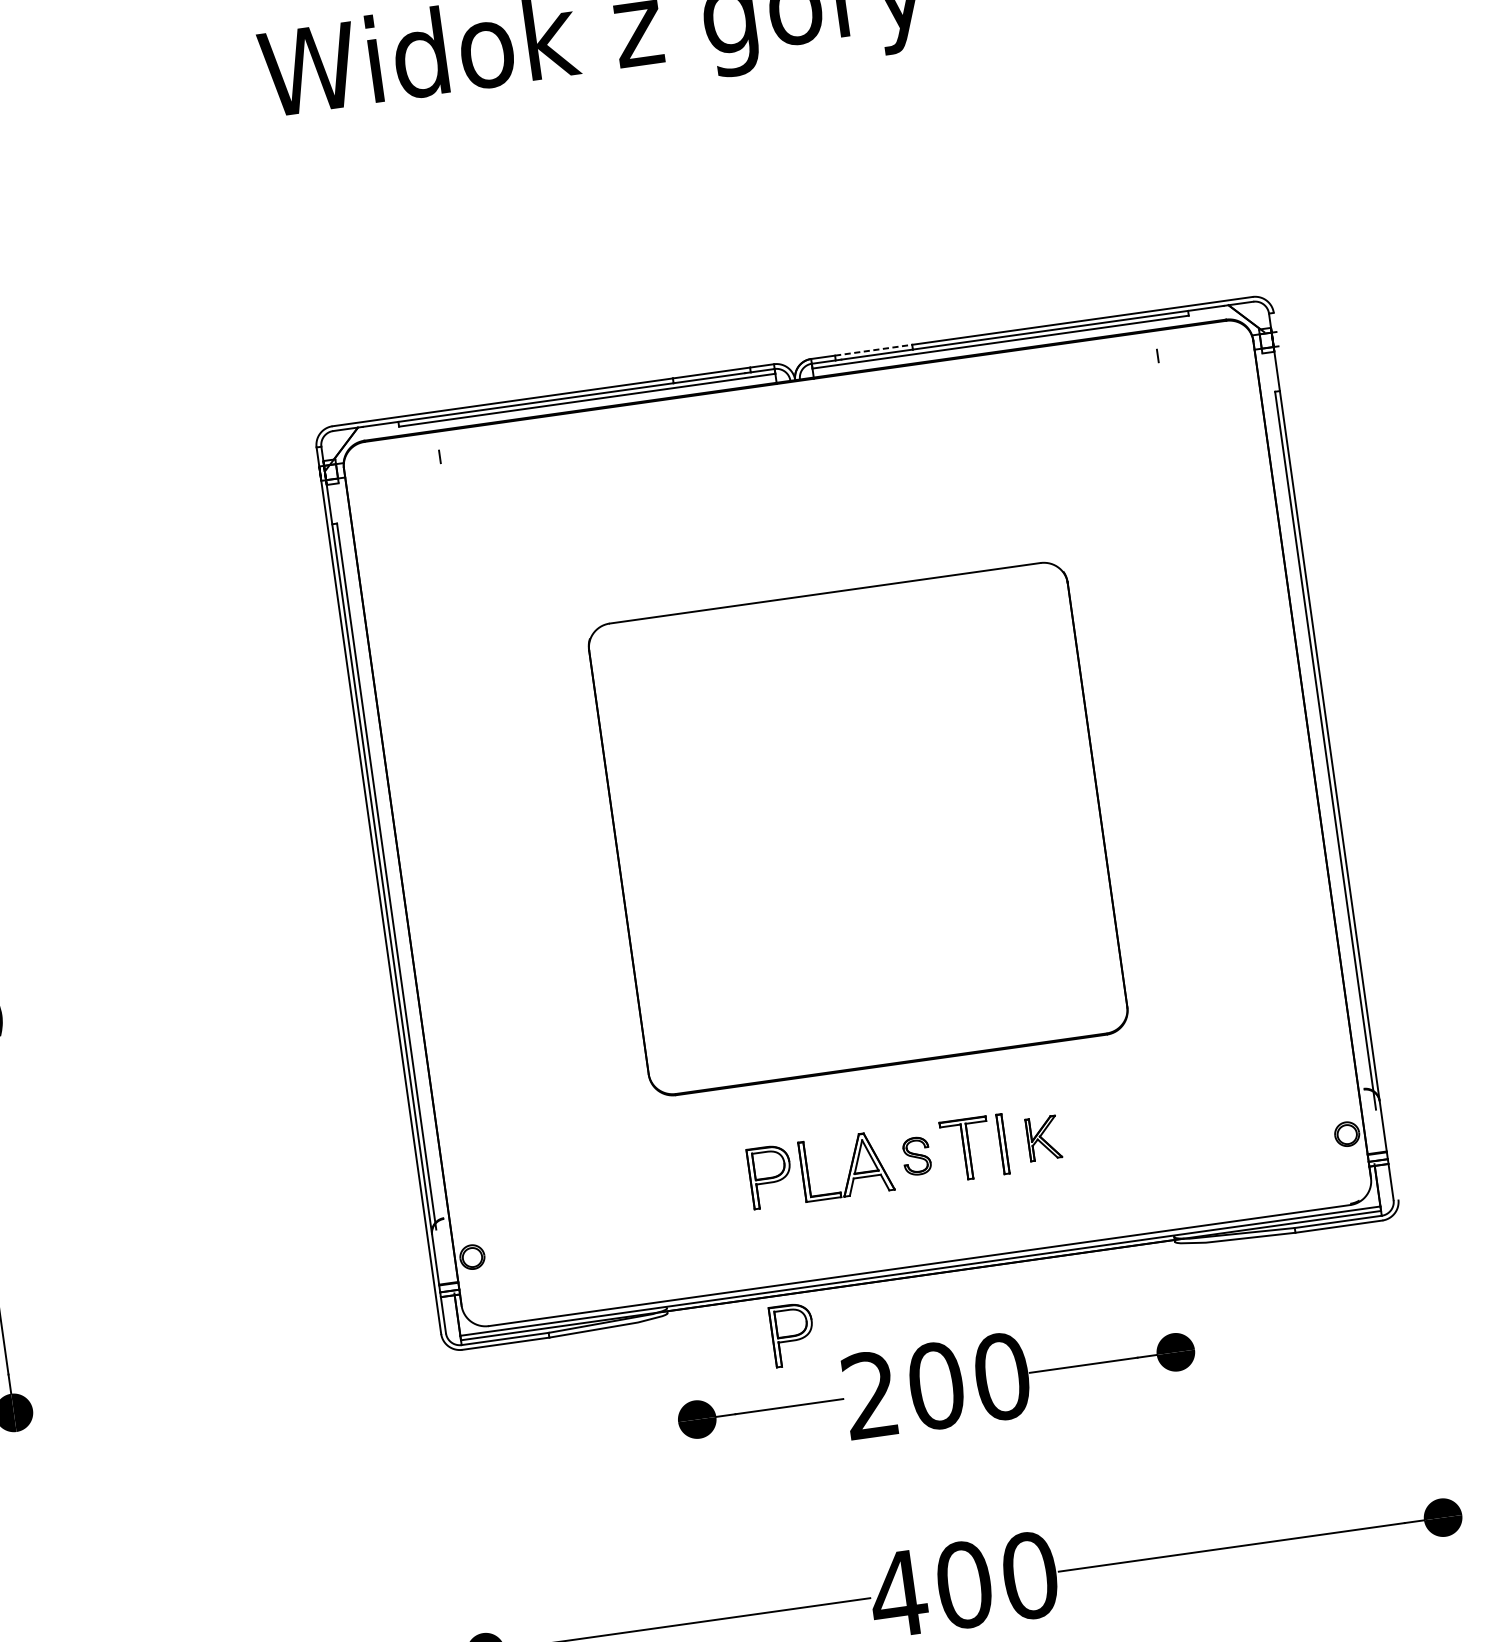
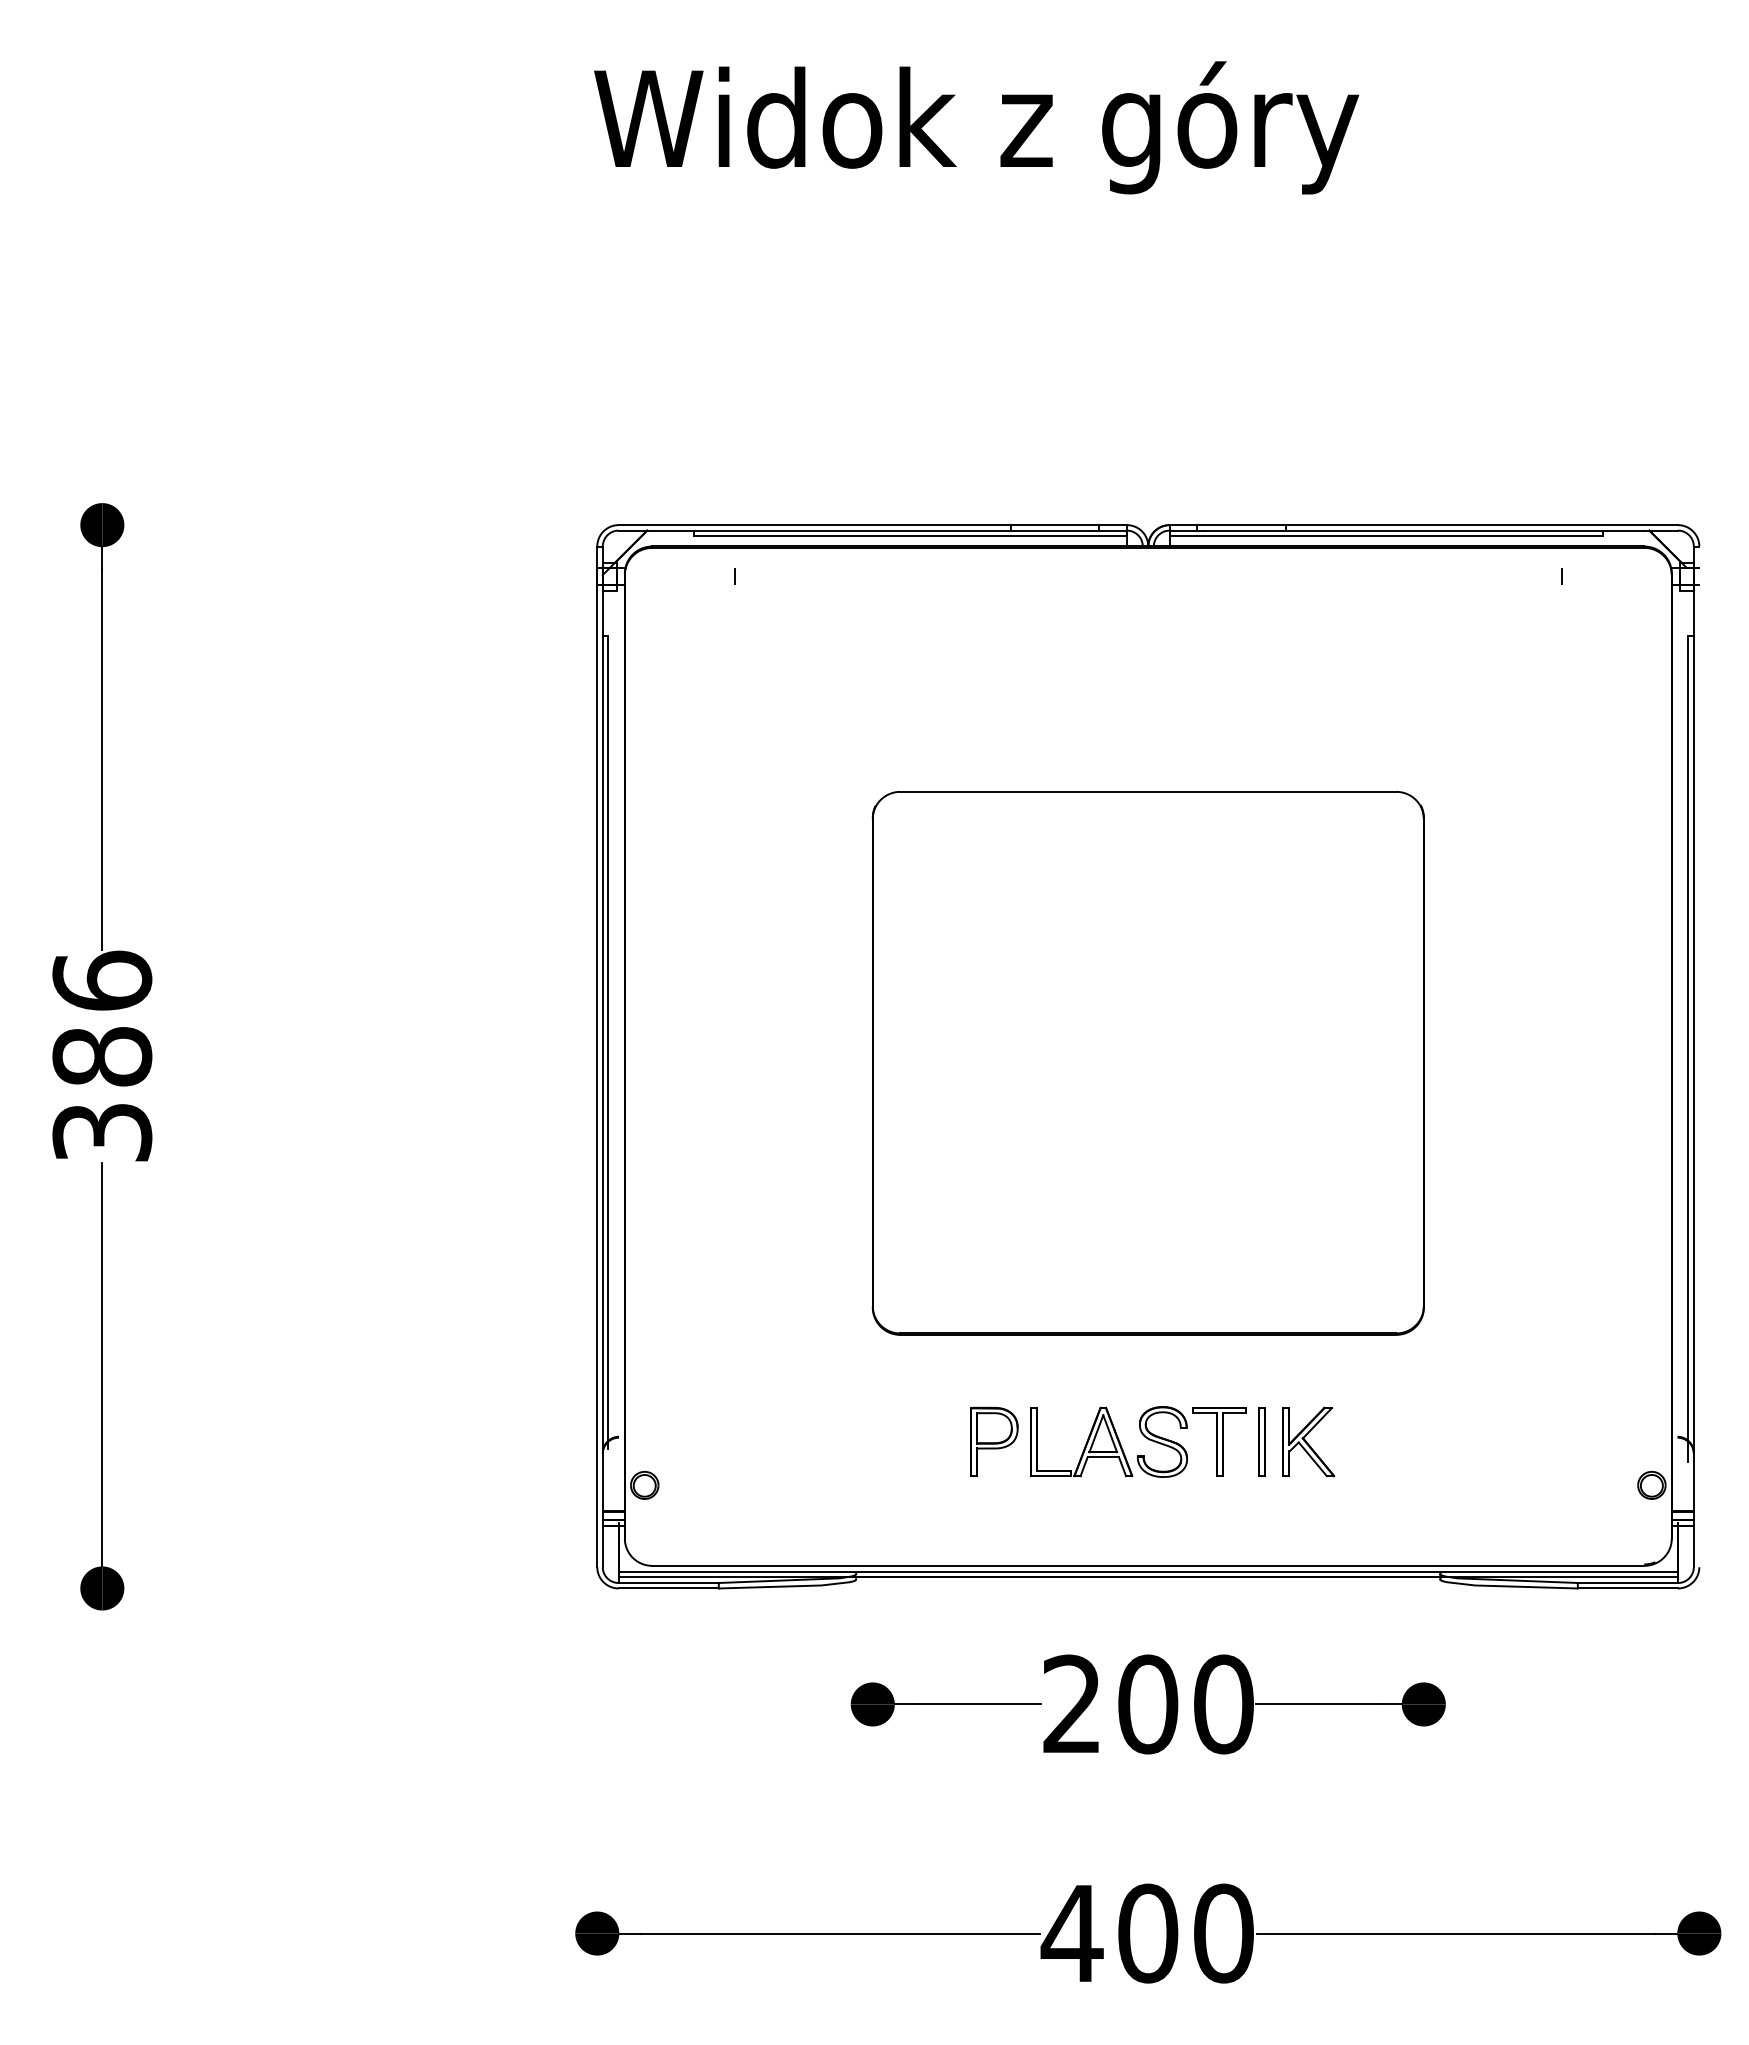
line: (874, 350) -> (1242, 525), dashed -> solid
part: (1043, 1137) -> (1308, 1441), size x1.43
part: (915, 1155) -> (1161, 1441), size x1.67
part: (793, 1334) -> (994, 1623), removed

